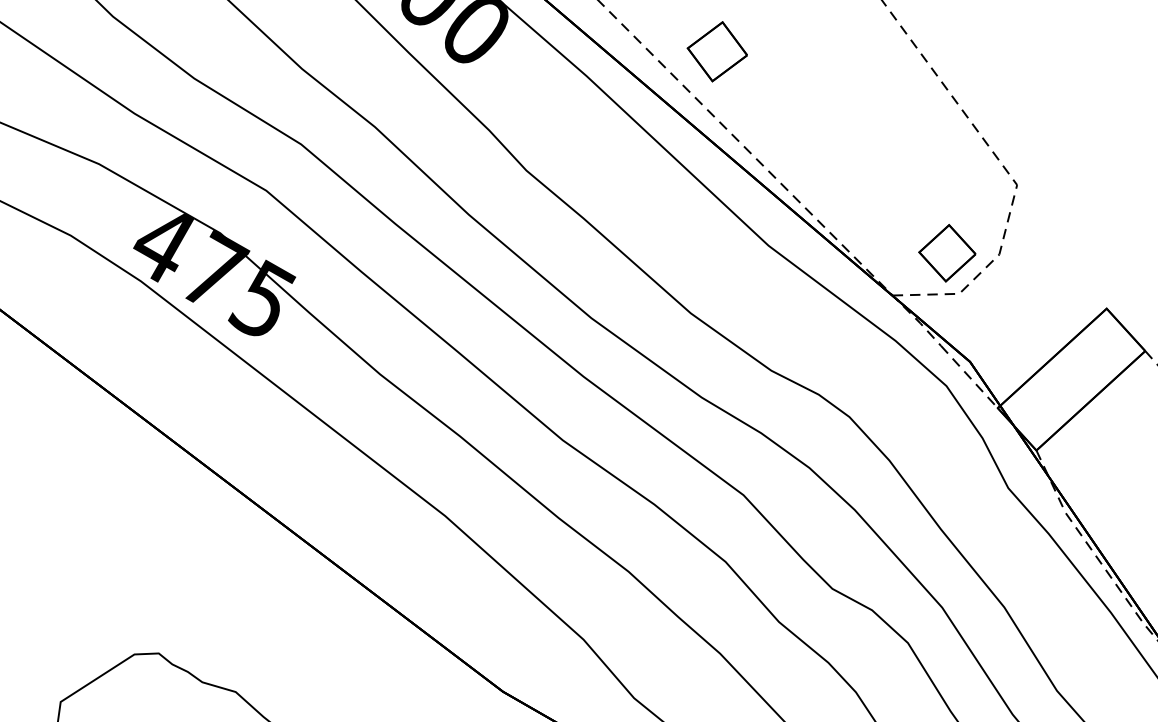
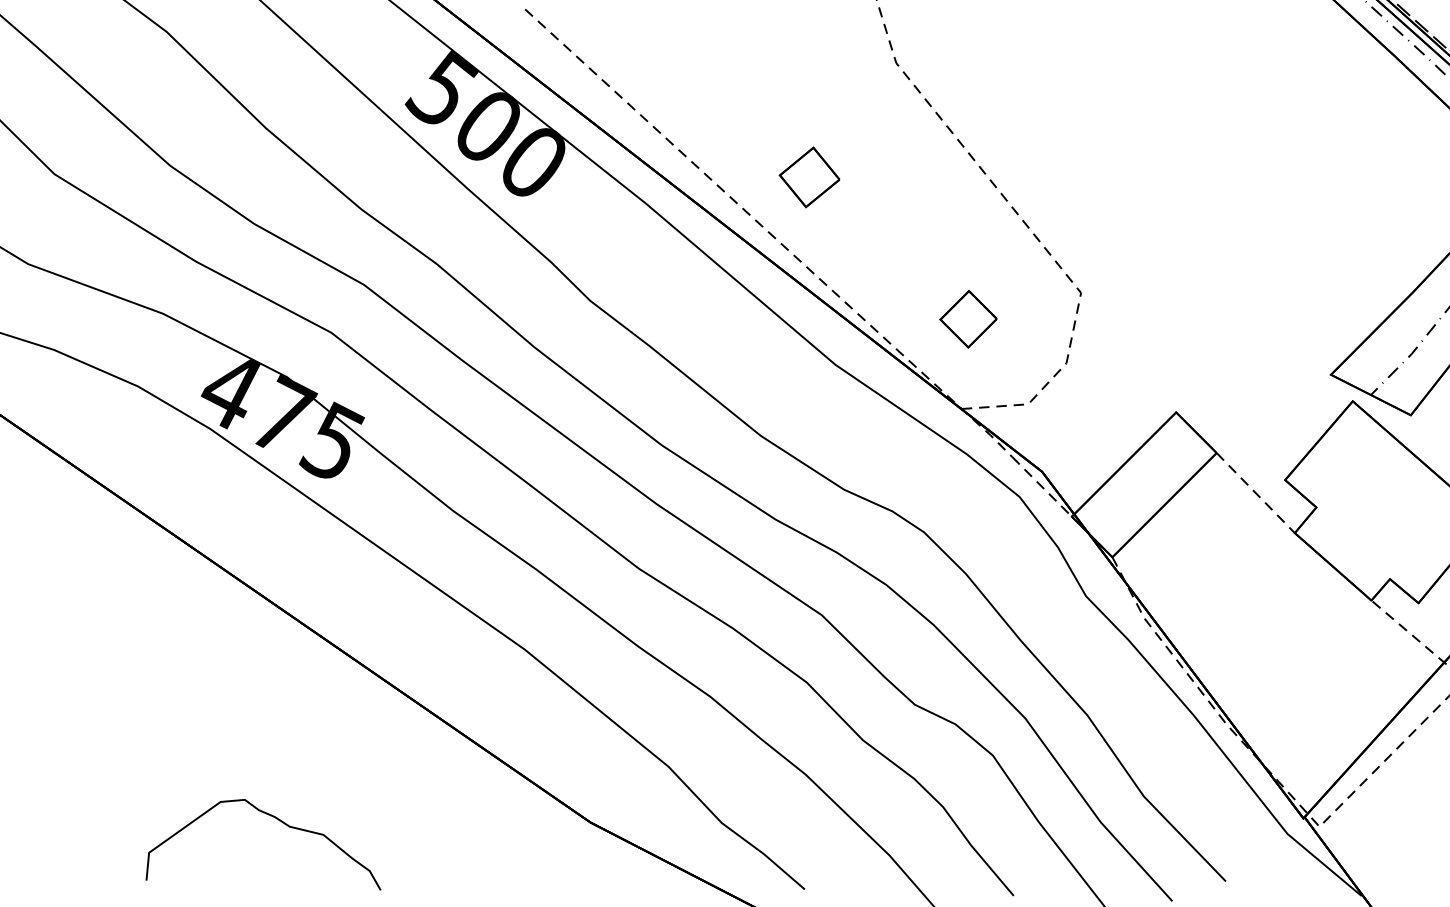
part: (717, 51) -> (809, 177), moved
part: (947, 253) -> (968, 319), moved

